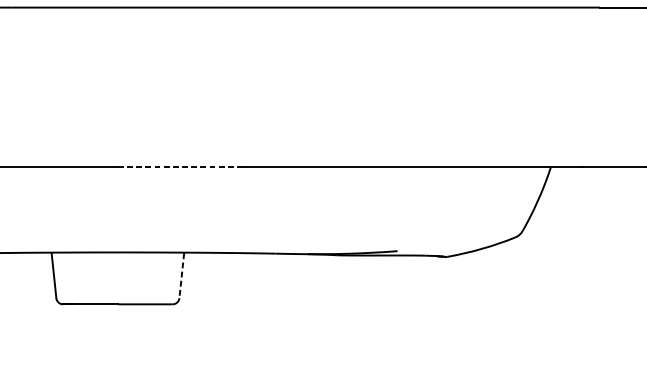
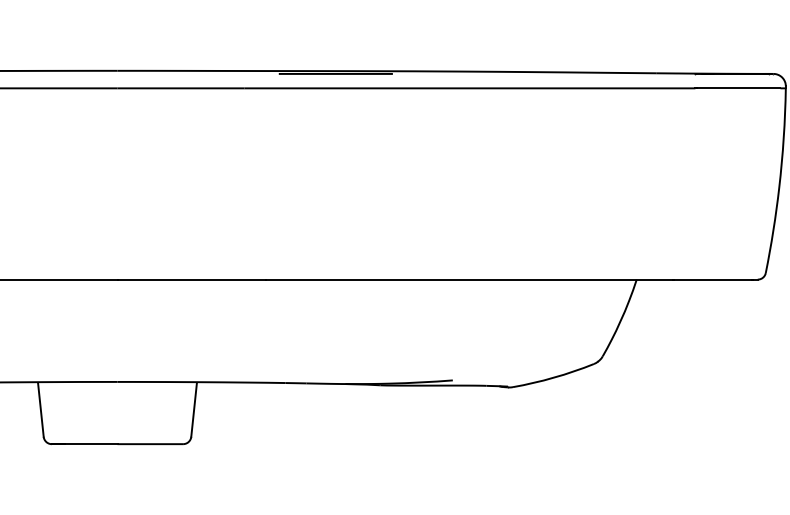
line: (180, 167) -> (192, 279), dashed -> solid
line: (182, 275) -> (194, 409), dashed -> solid

